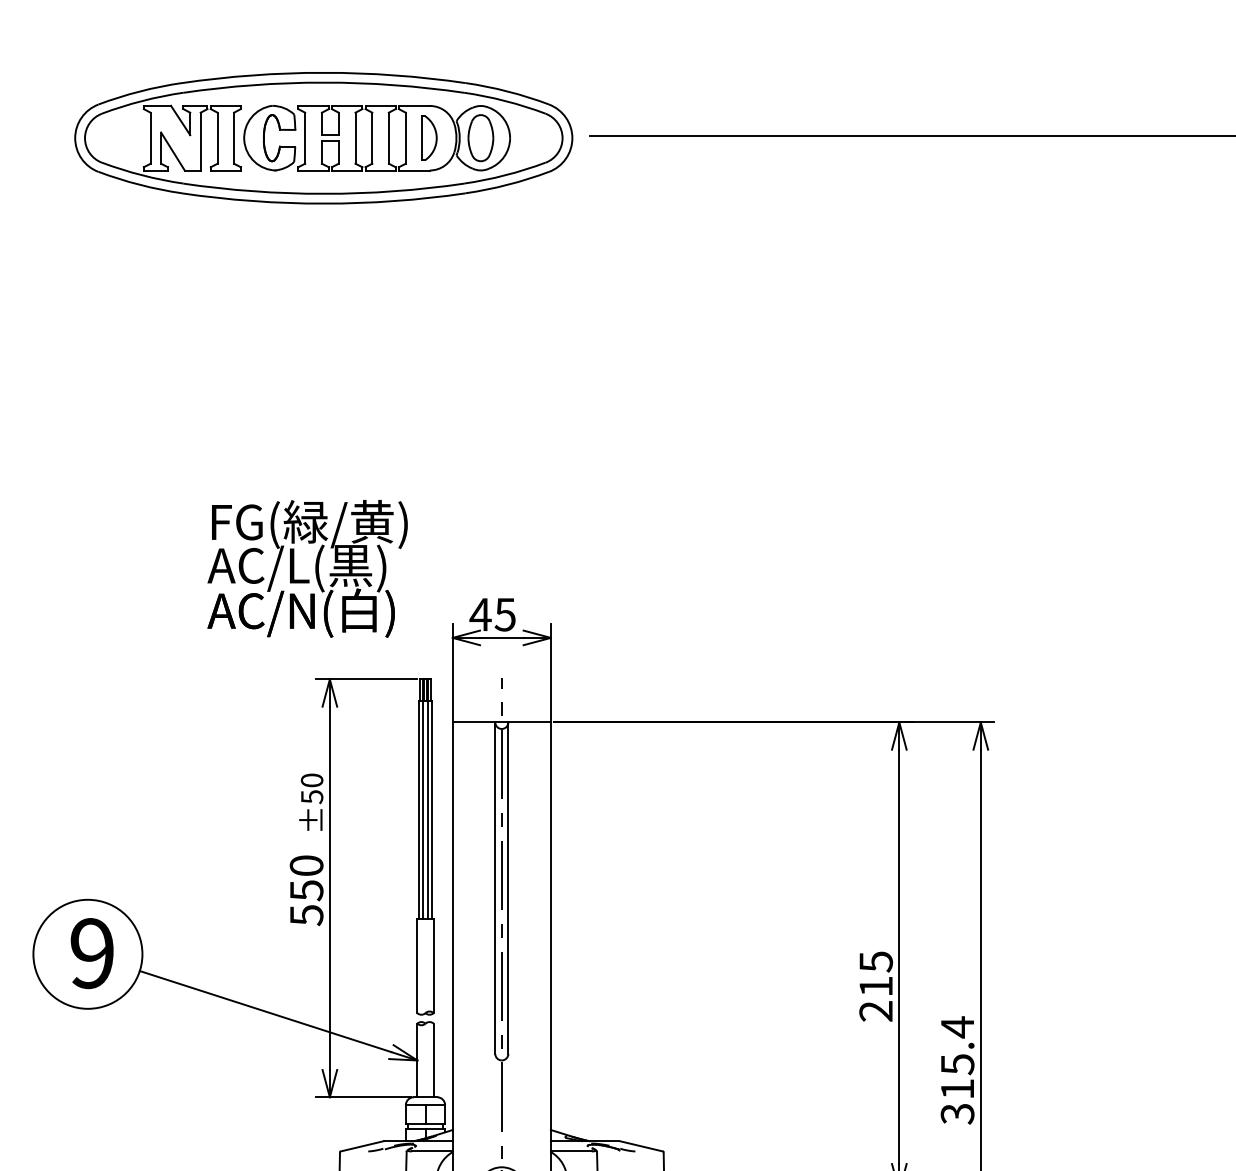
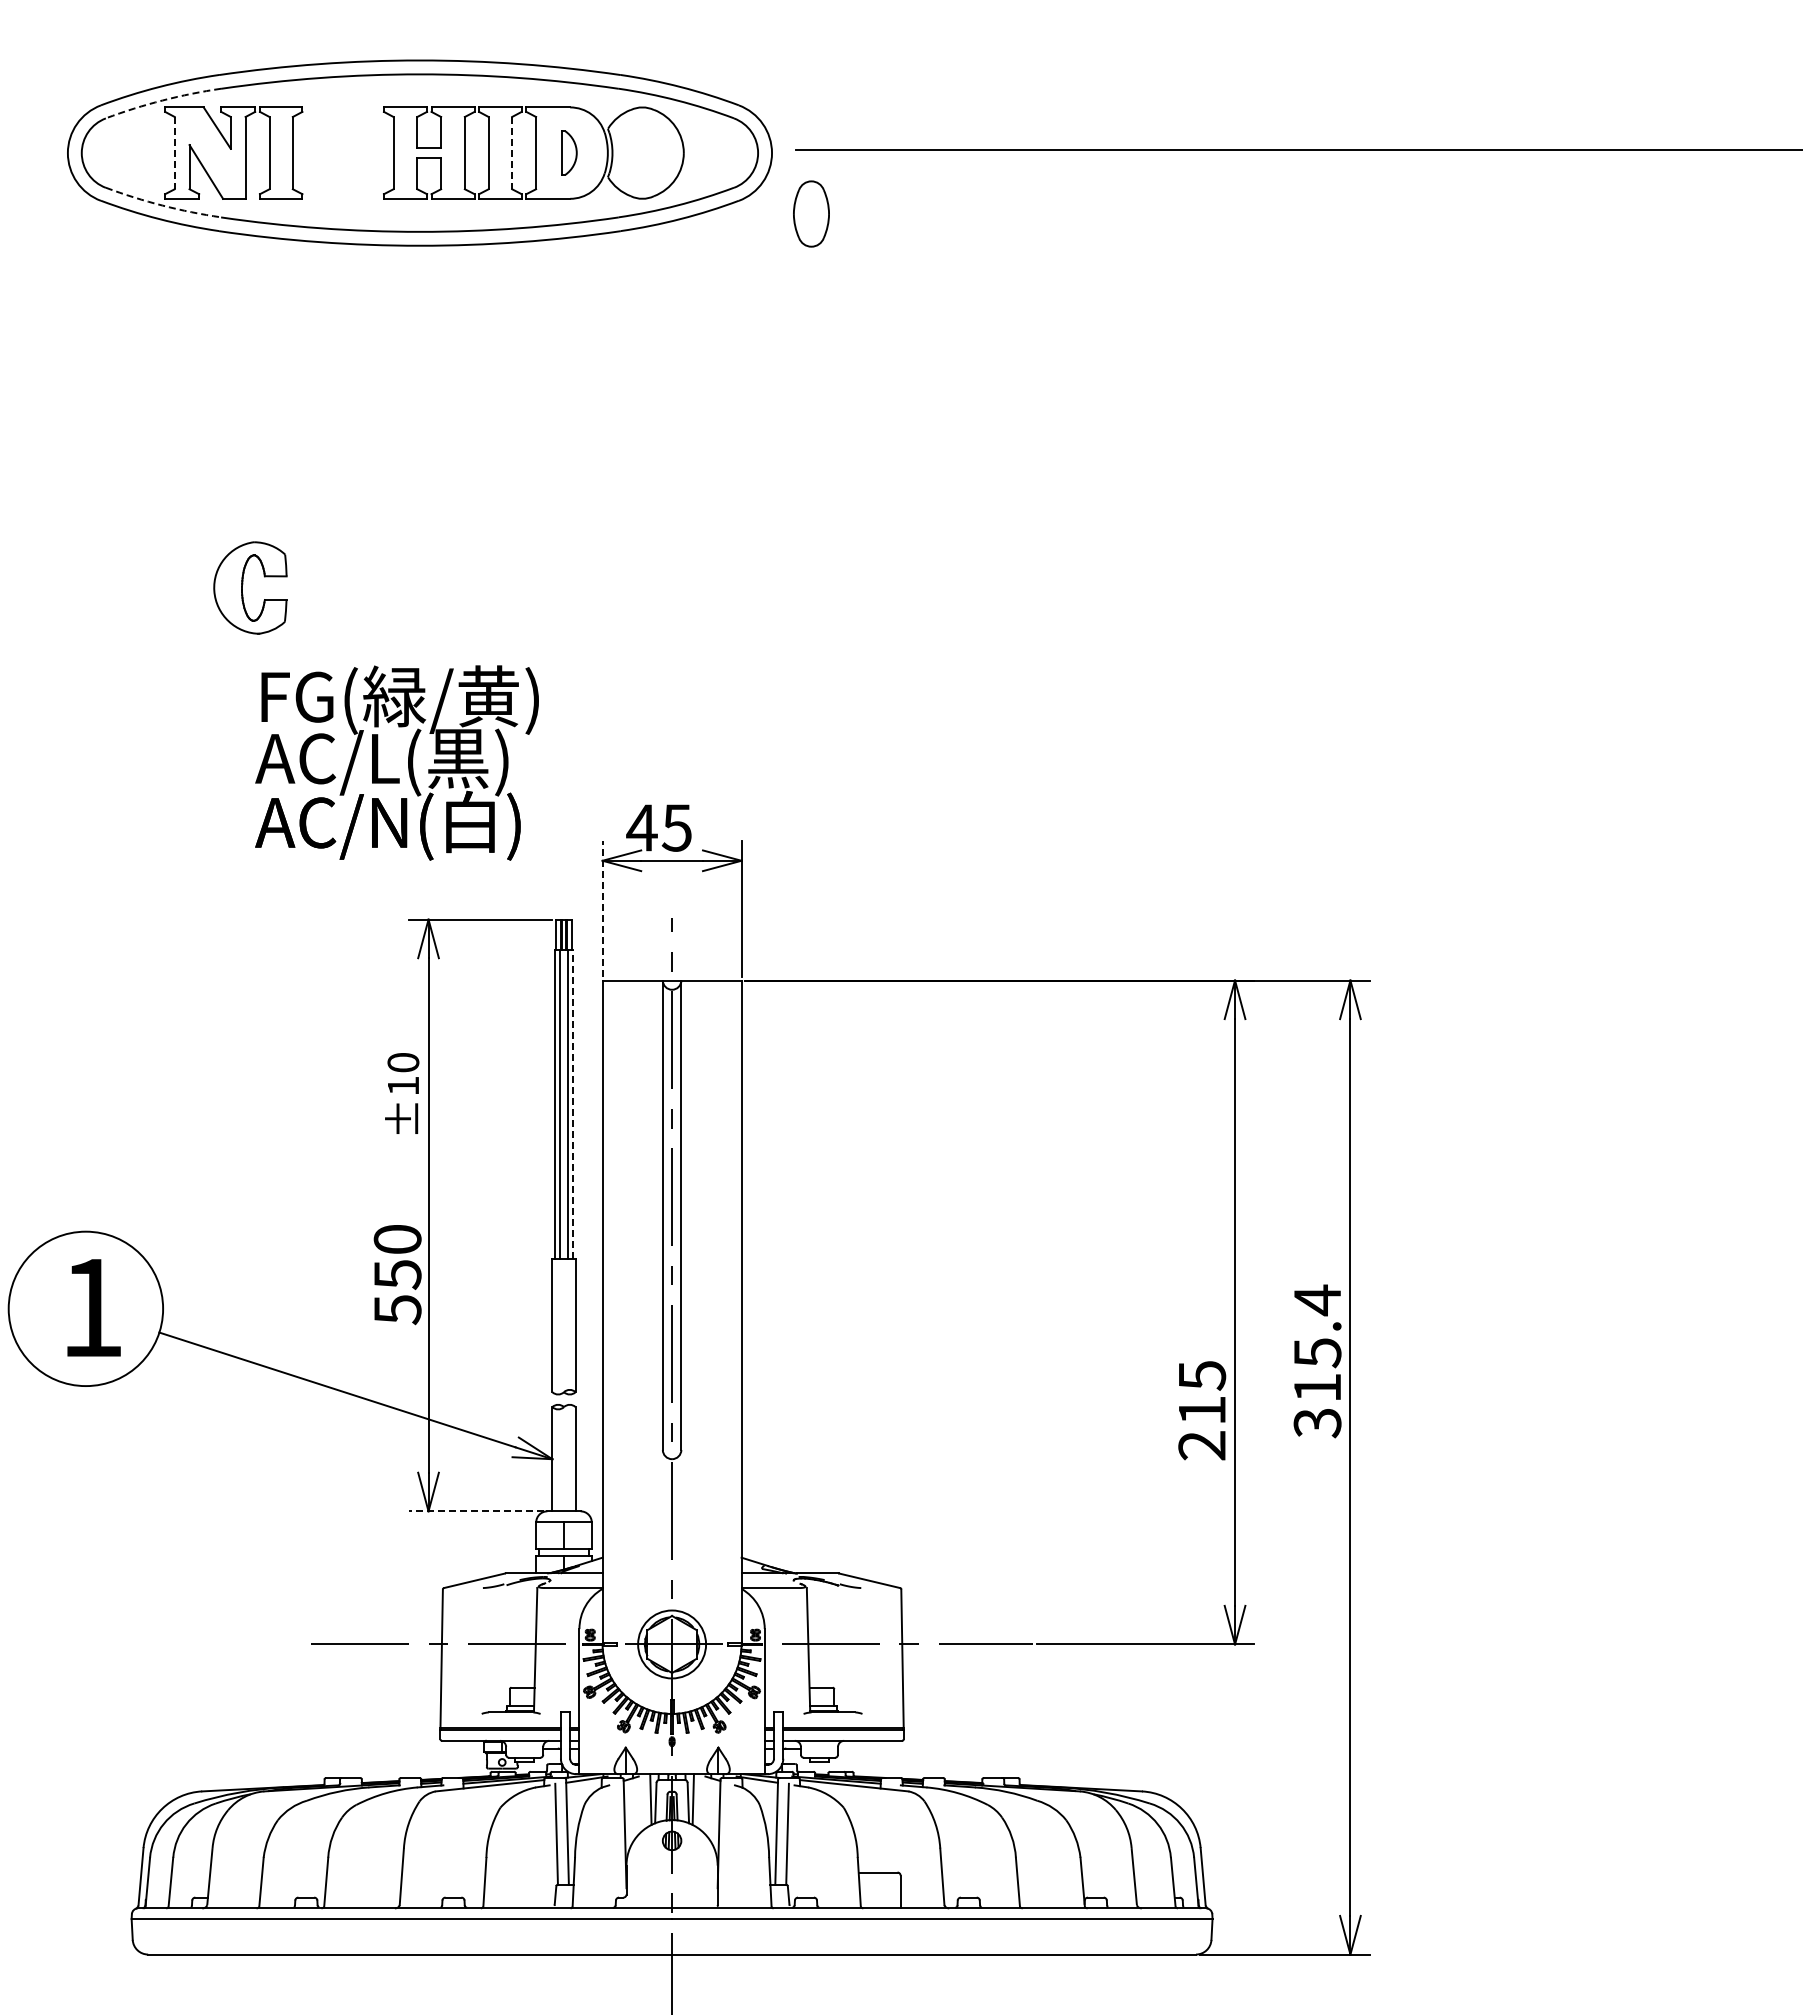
arc: (142, 101) -> (162, 100), solid -> dashed
part: (264, 135) -> (243, 584), moved
part: (429, 137) -> (569, 152), size x0.7
part: (480, 137) -> (811, 213), moved
line: (150, 138) -> (174, 153), solid -> dashed
line: (389, 138) -> (512, 153), solid -> dashed
arc: (142, 175) -> (162, 205), solid -> dashed
line: (452, 672) -> (602, 909), solid -> dashed
text: (312, 797) -> (403, 1086), ±50 -> ±10
line: (432, 809) -> (573, 1104), solid -> dashed
text: (306, 891) -> (397, 1275), moved
text: (91, 953) -> (91, 1307), 9 -> 1
text: (876, 986) -> (1202, 1410), moved
text: (957, 1070) -> (1317, 1361), moved
line: (363, 1097) -> (475, 1511), solid -> dashed

